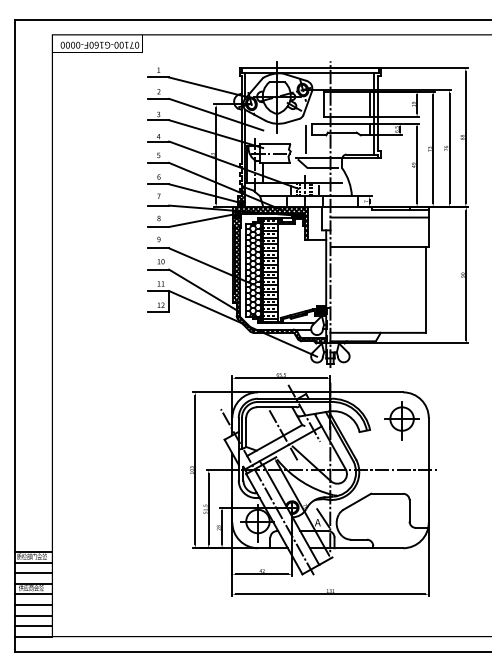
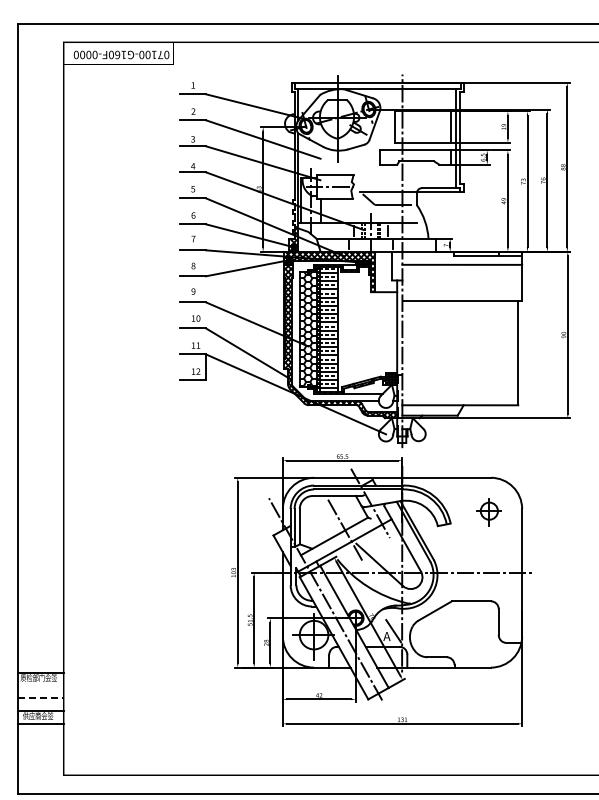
line: (305, 139) -> (372, 169), removed
part: (401, 420) -> (488, 512), size x0.6
line: (33, 562) -> (40, 685), removed
line: (33, 573) -> (40, 698), solid -> dashed
line: (33, 604) -> (40, 736), removed
line: (33, 615) -> (40, 749), removed
line: (33, 626) -> (40, 762), removed
line: (33, 636) -> (40, 775), removed

